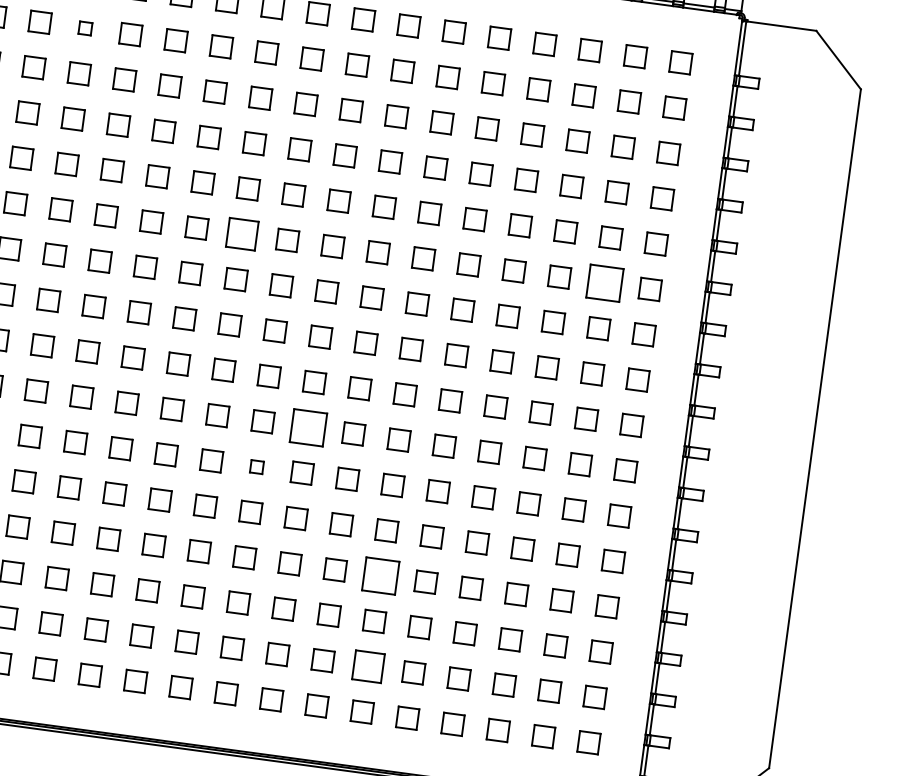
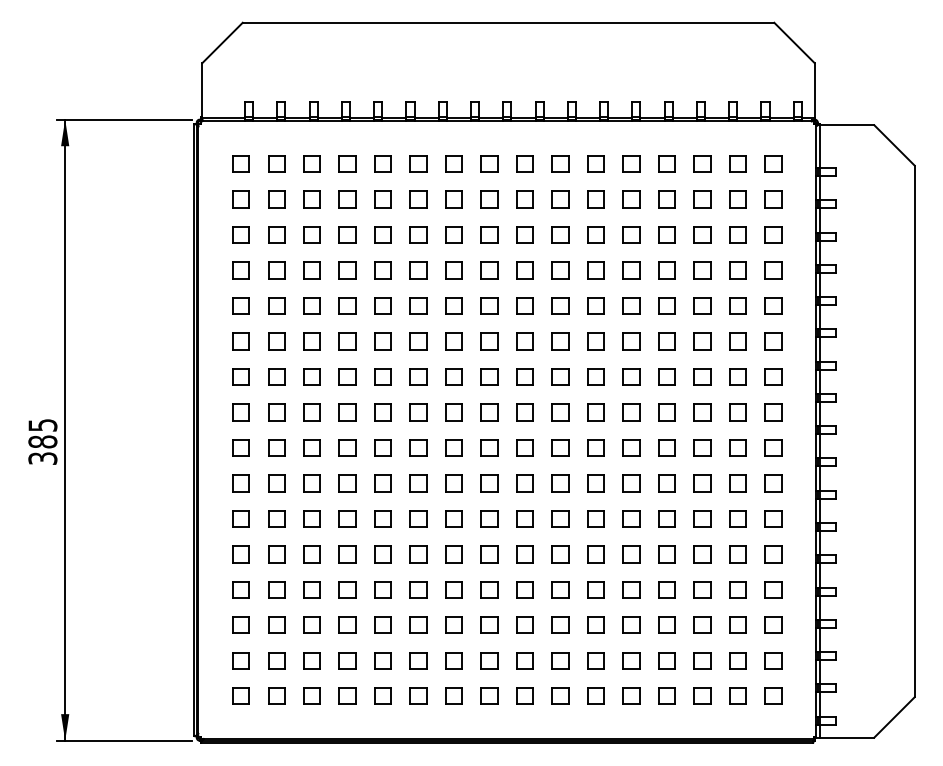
part: (84, 28) -> (311, 199), size x1.67
part: (241, 234) -> (453, 341), size x0.71
part: (604, 283) -> (737, 341), size x0.62
part: (307, 427) -> (524, 483), size x0.62
part: (257, 466) -> (489, 518), size x1.67
part: (380, 575) -> (595, 589), size x0.62
part: (367, 666) -> (595, 660), size x0.71

